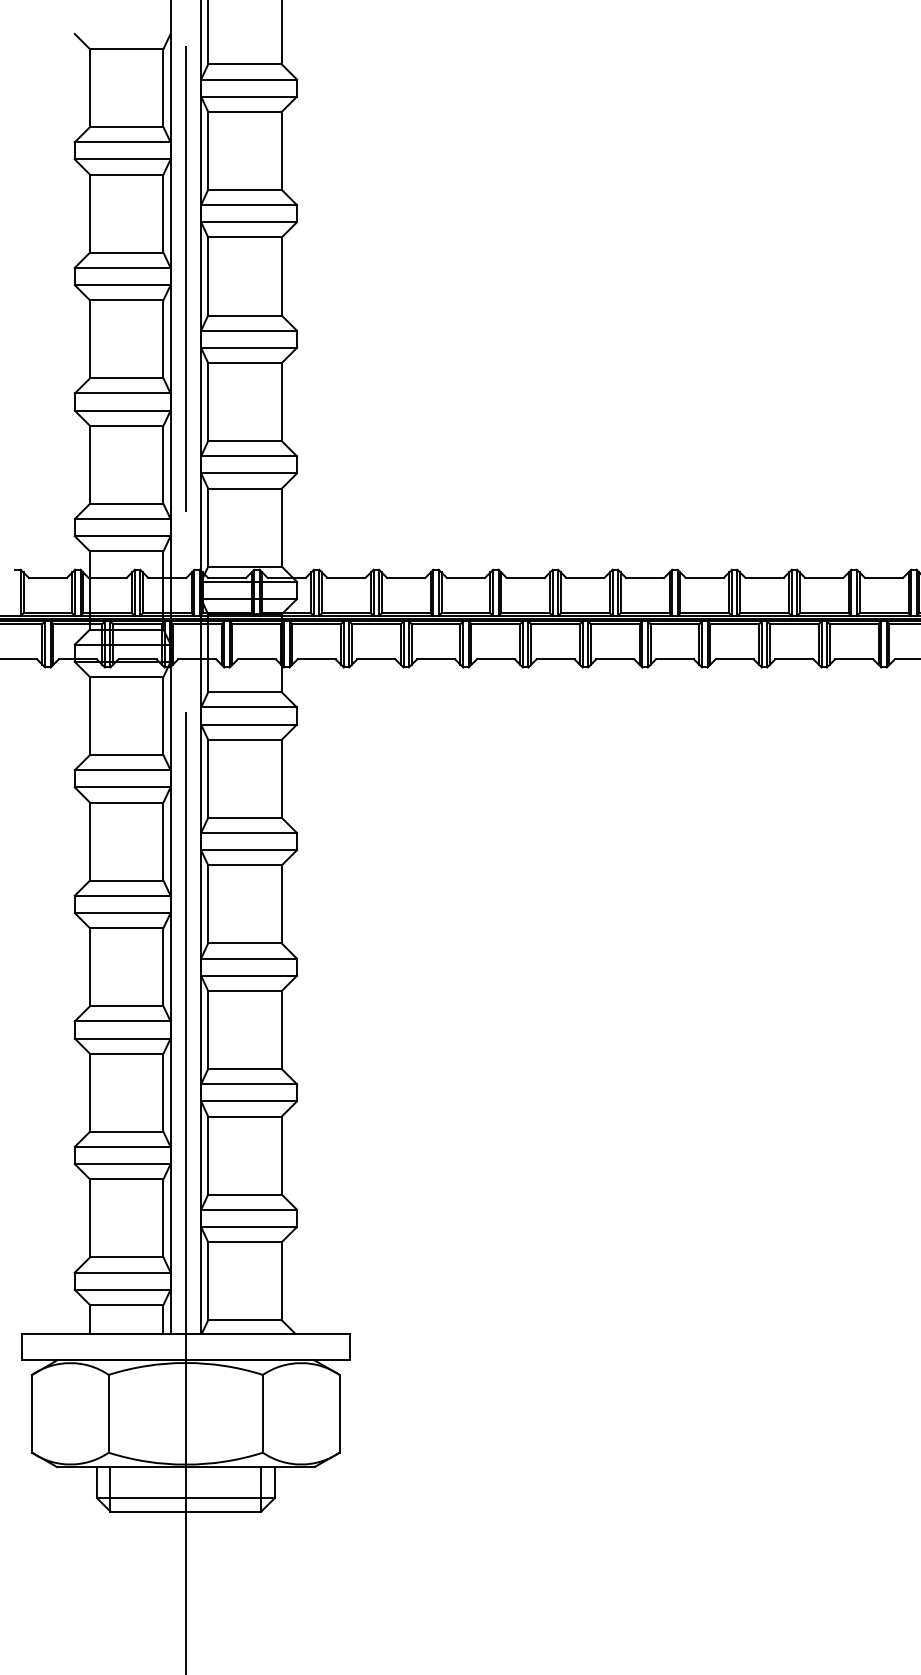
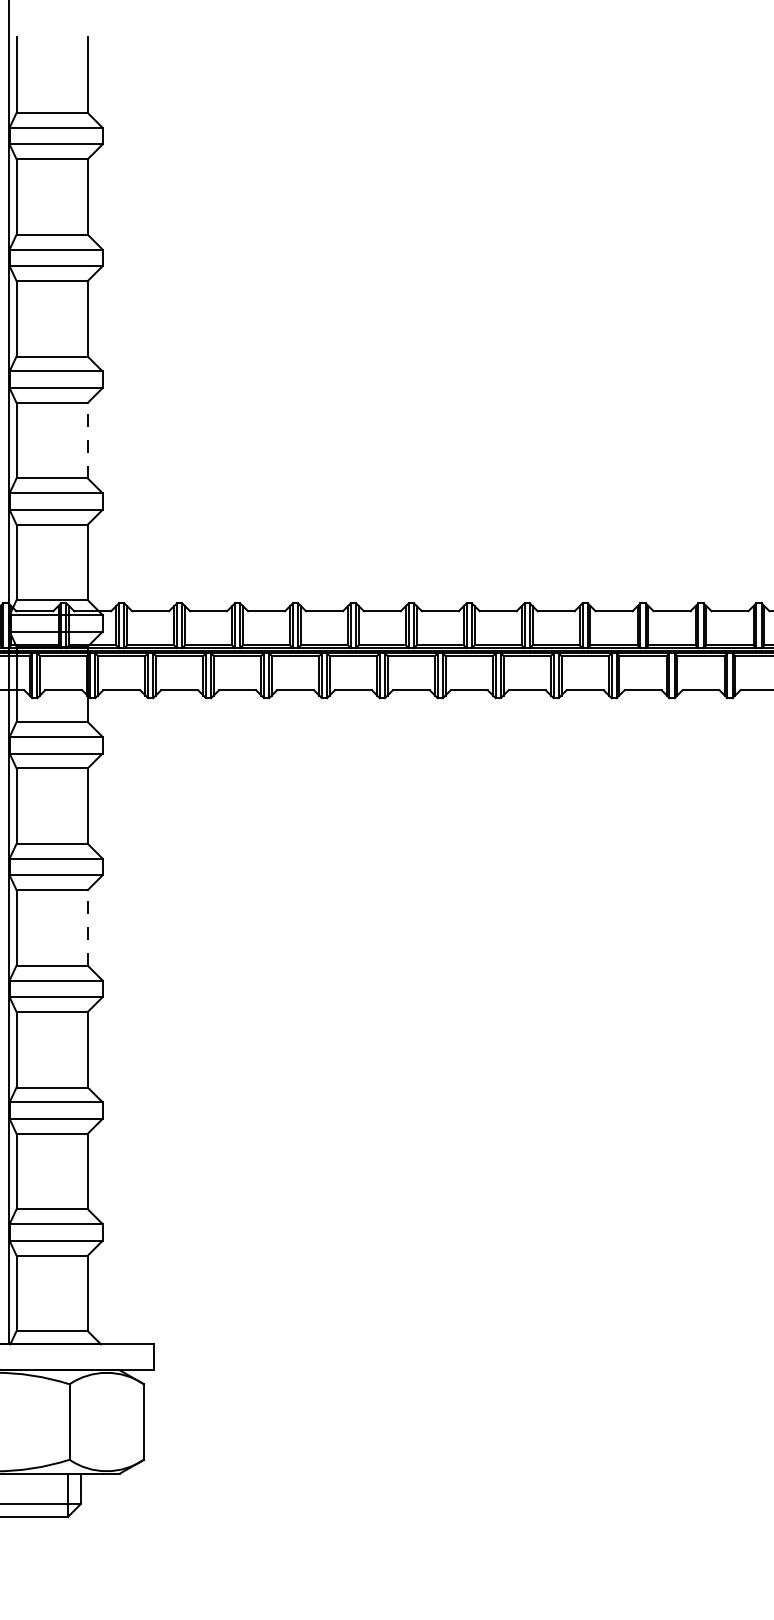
line: (281, 402) -> (87, 441), solid -> dashed
line: (281, 903) -> (87, 927), solid -> dashed

